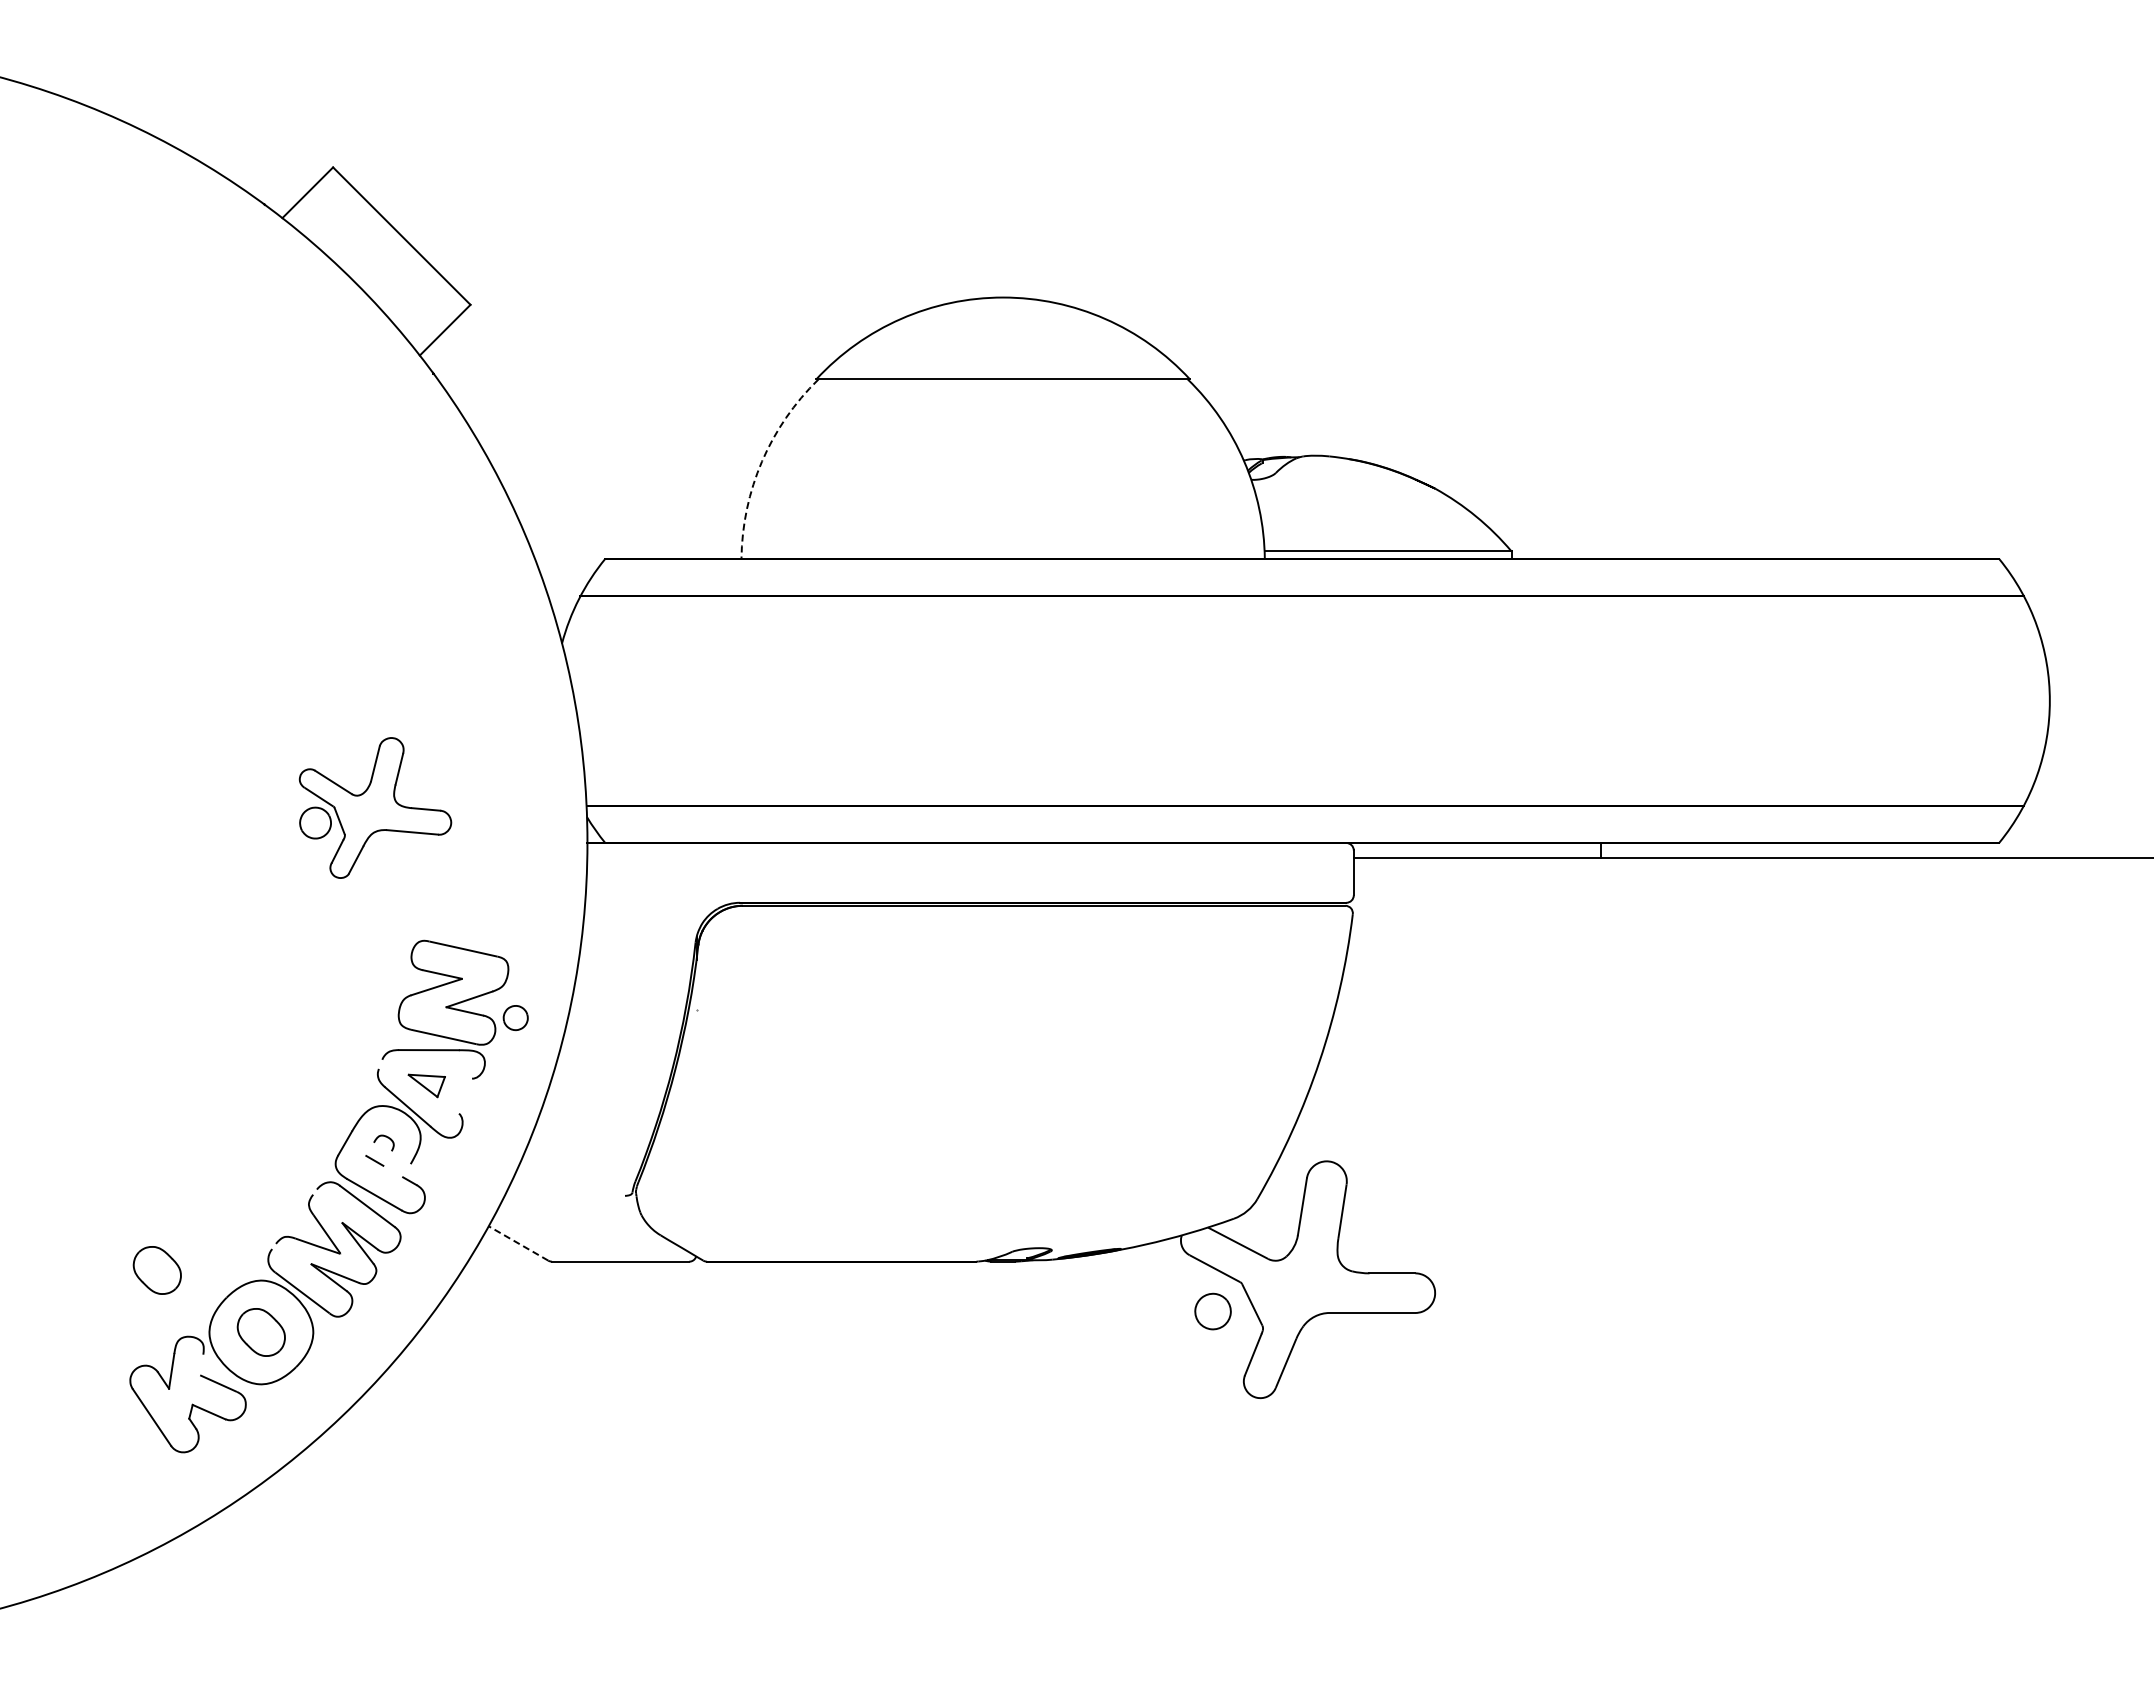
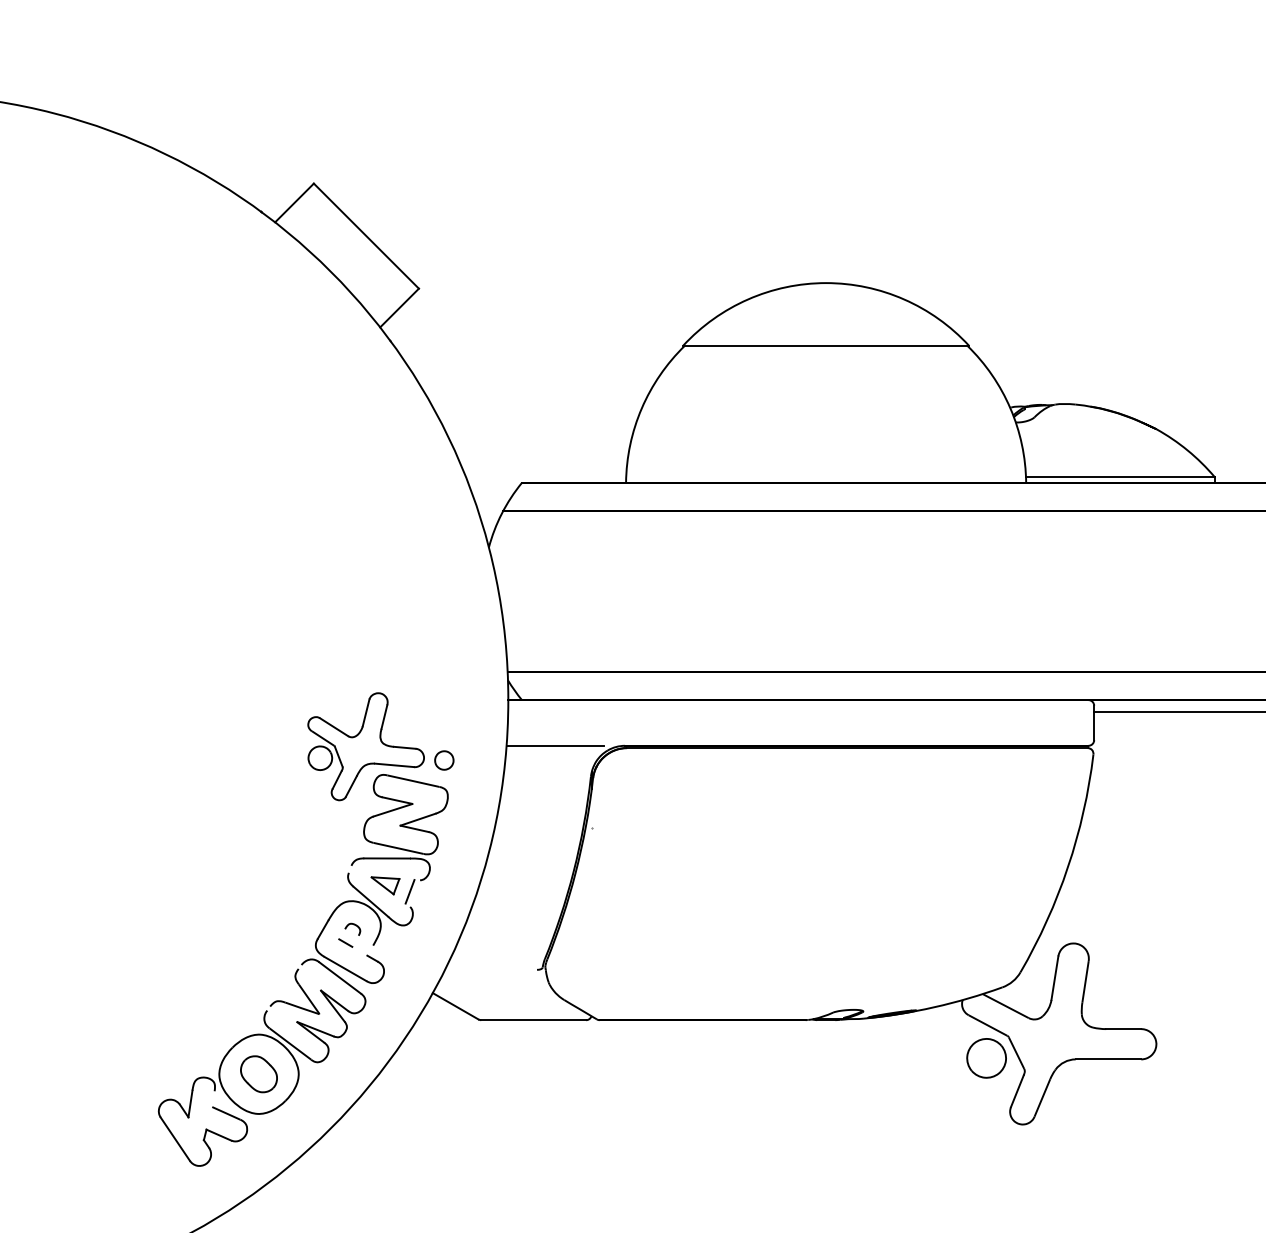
arc: (762, 461) -> (642, 408), dashed -> solid
part: (375, 807) -> (366, 746), moved
line: (649, 902) -> (555, 745), added
part: (515, 1018) -> (444, 760), moved
line: (458, 1093) -> (409, 891), added
line: (518, 1243) -> (455, 1006), dashed -> solid
part: (156, 1270) -> (178, 1026), removed
part: (1212, 1311) -> (986, 1058), size x1.43

